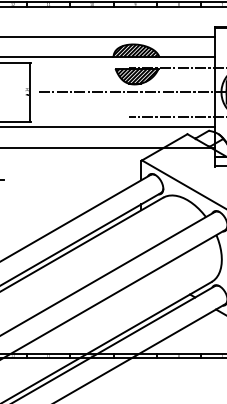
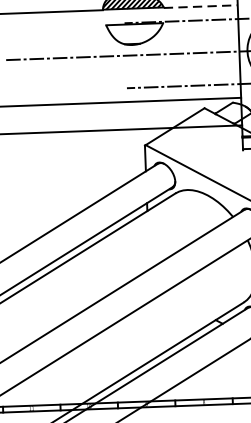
line: (187, 57) -> (200, 6), solid -> dashed
hatch: (136, 75) -> (134, 33), removed

